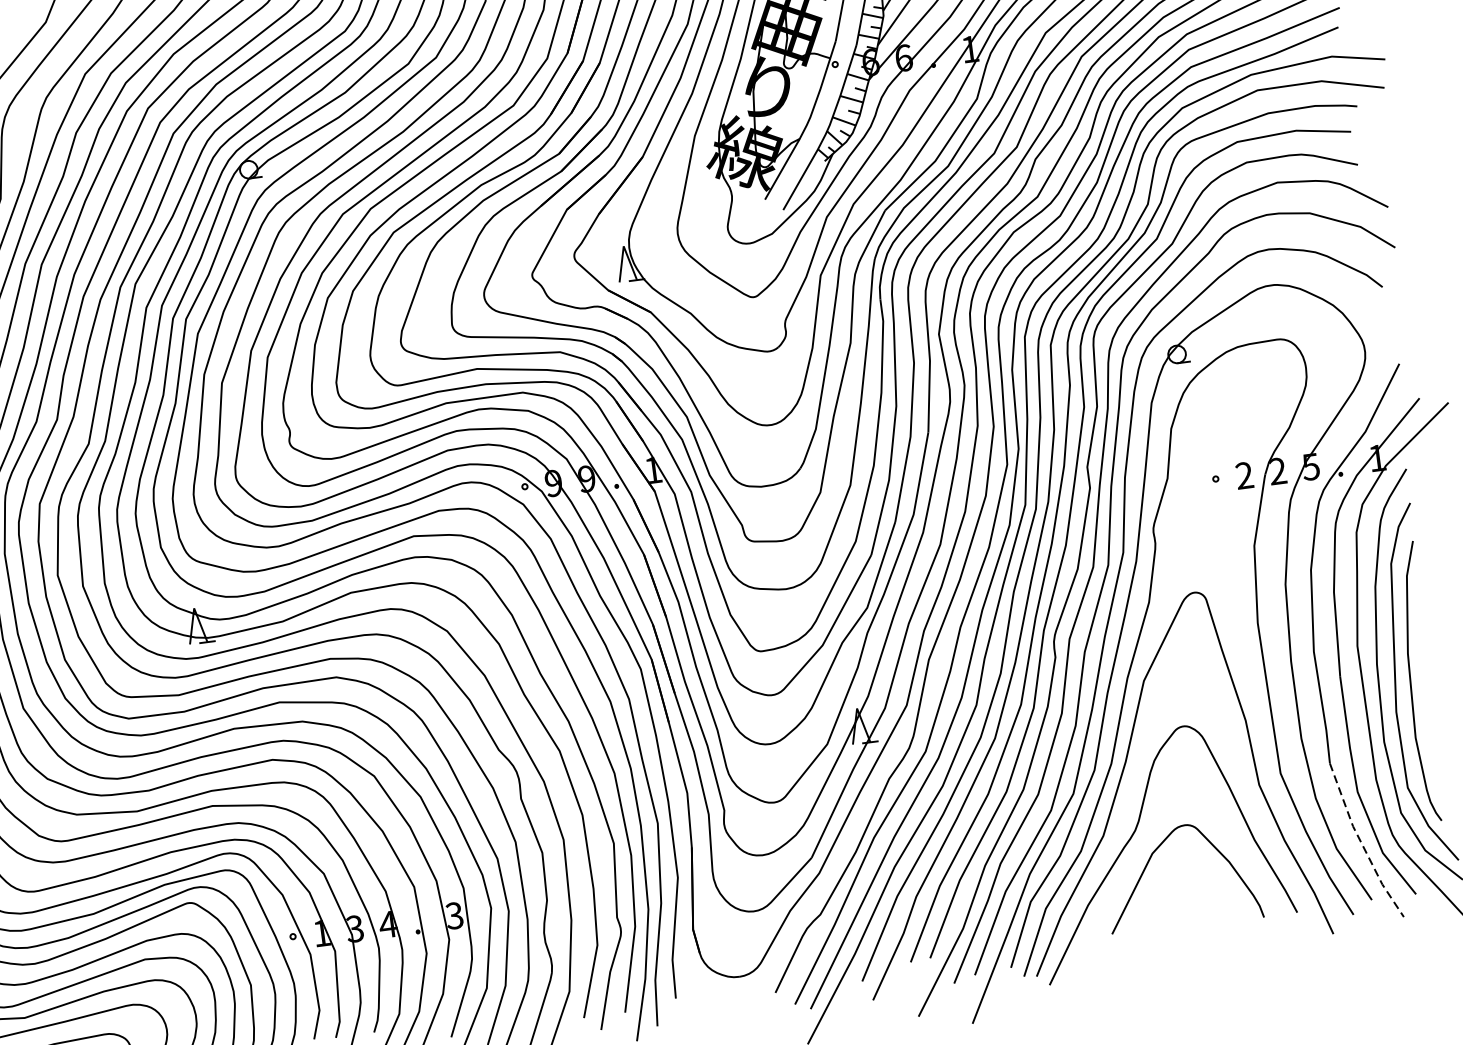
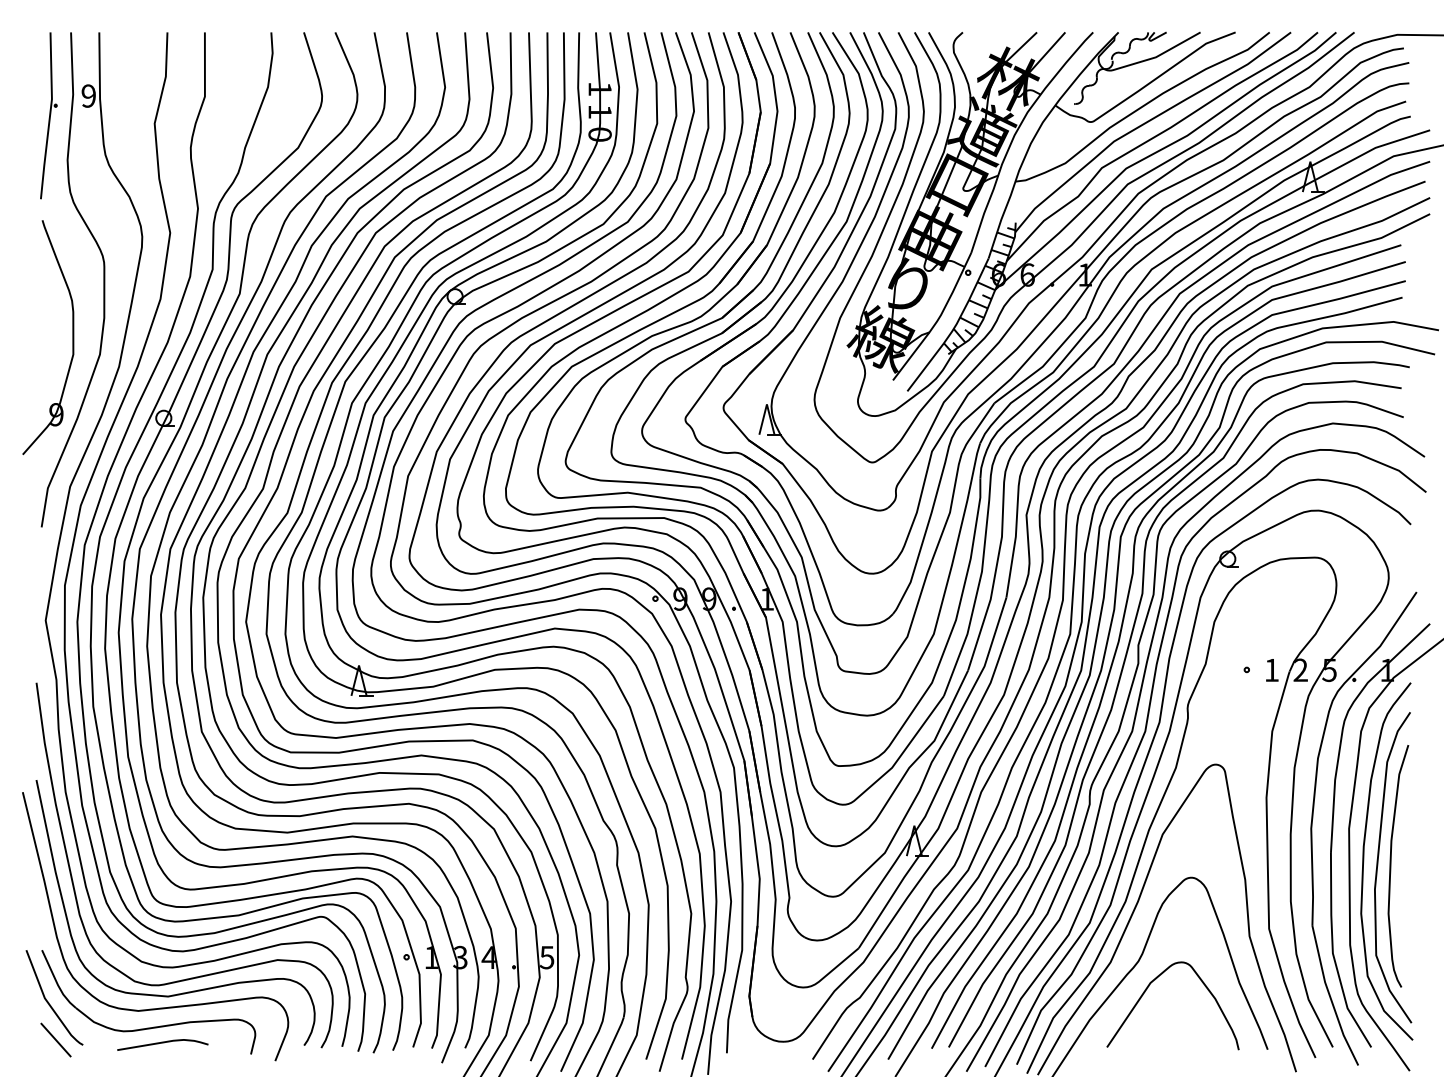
text: (1244, 474) -> (1271, 669), 2 -> 1
line: (1361, 844) -> (1330, 998), dashed -> solid
text: (454, 914) -> (547, 956), 3 -> 5

